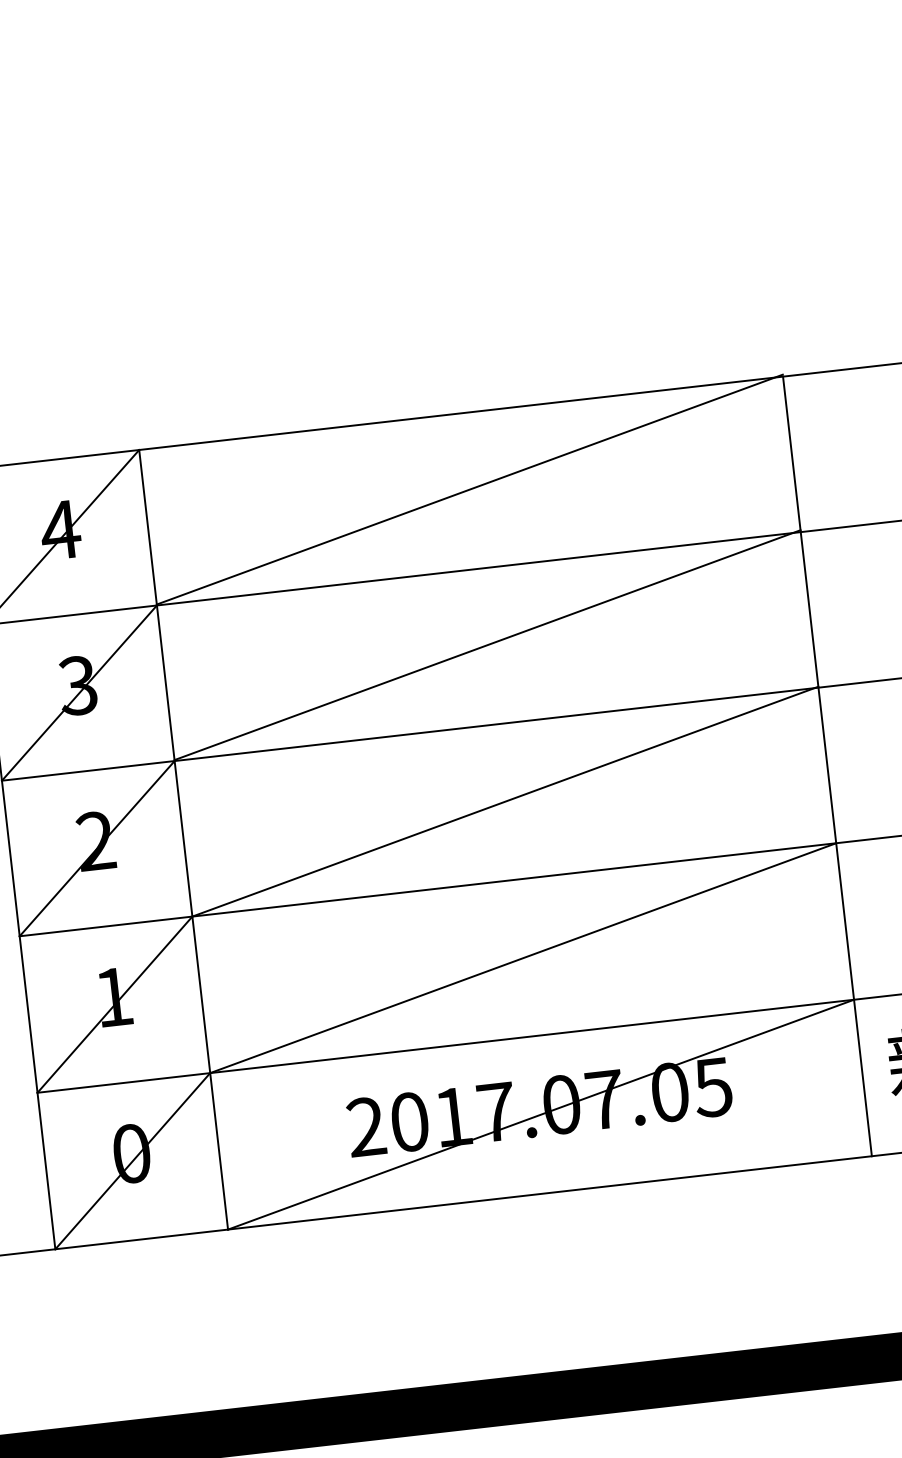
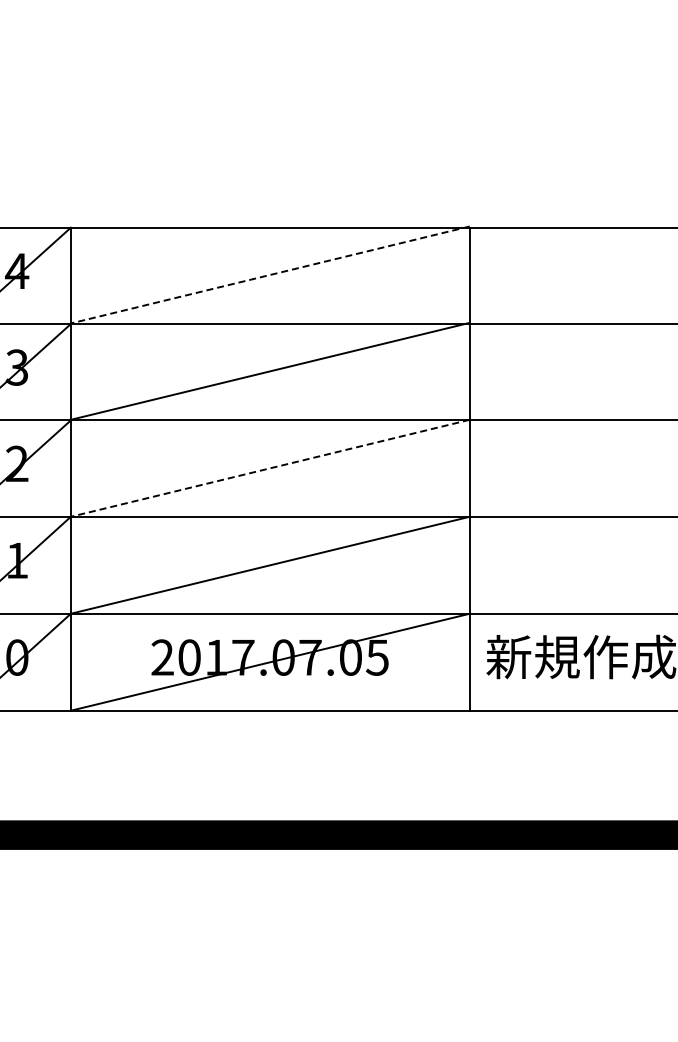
line: (468, 490) -> (269, 275), solid -> dashed
line: (504, 802) -> (269, 468), solid -> dashed

